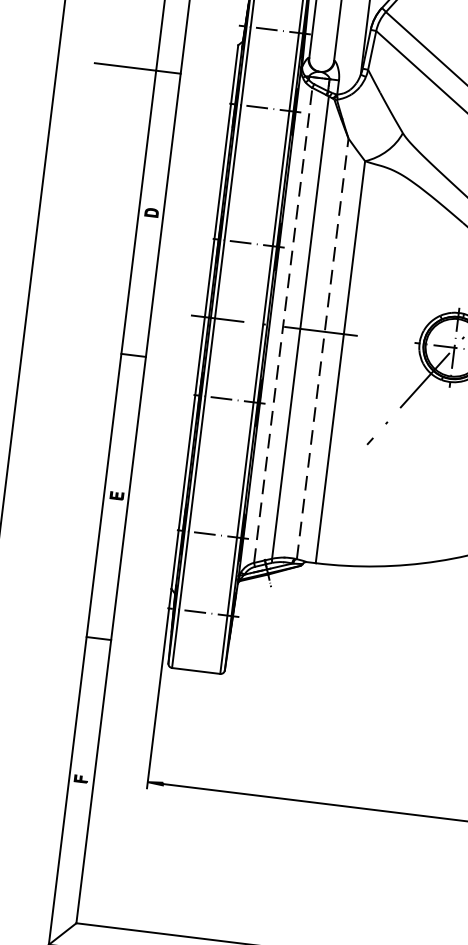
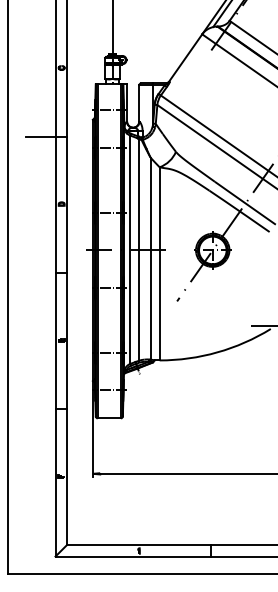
line: (283, 324) -> (130, 249), dashed -> solid
line: (322, 348) -> (150, 258), dashed -> solid

